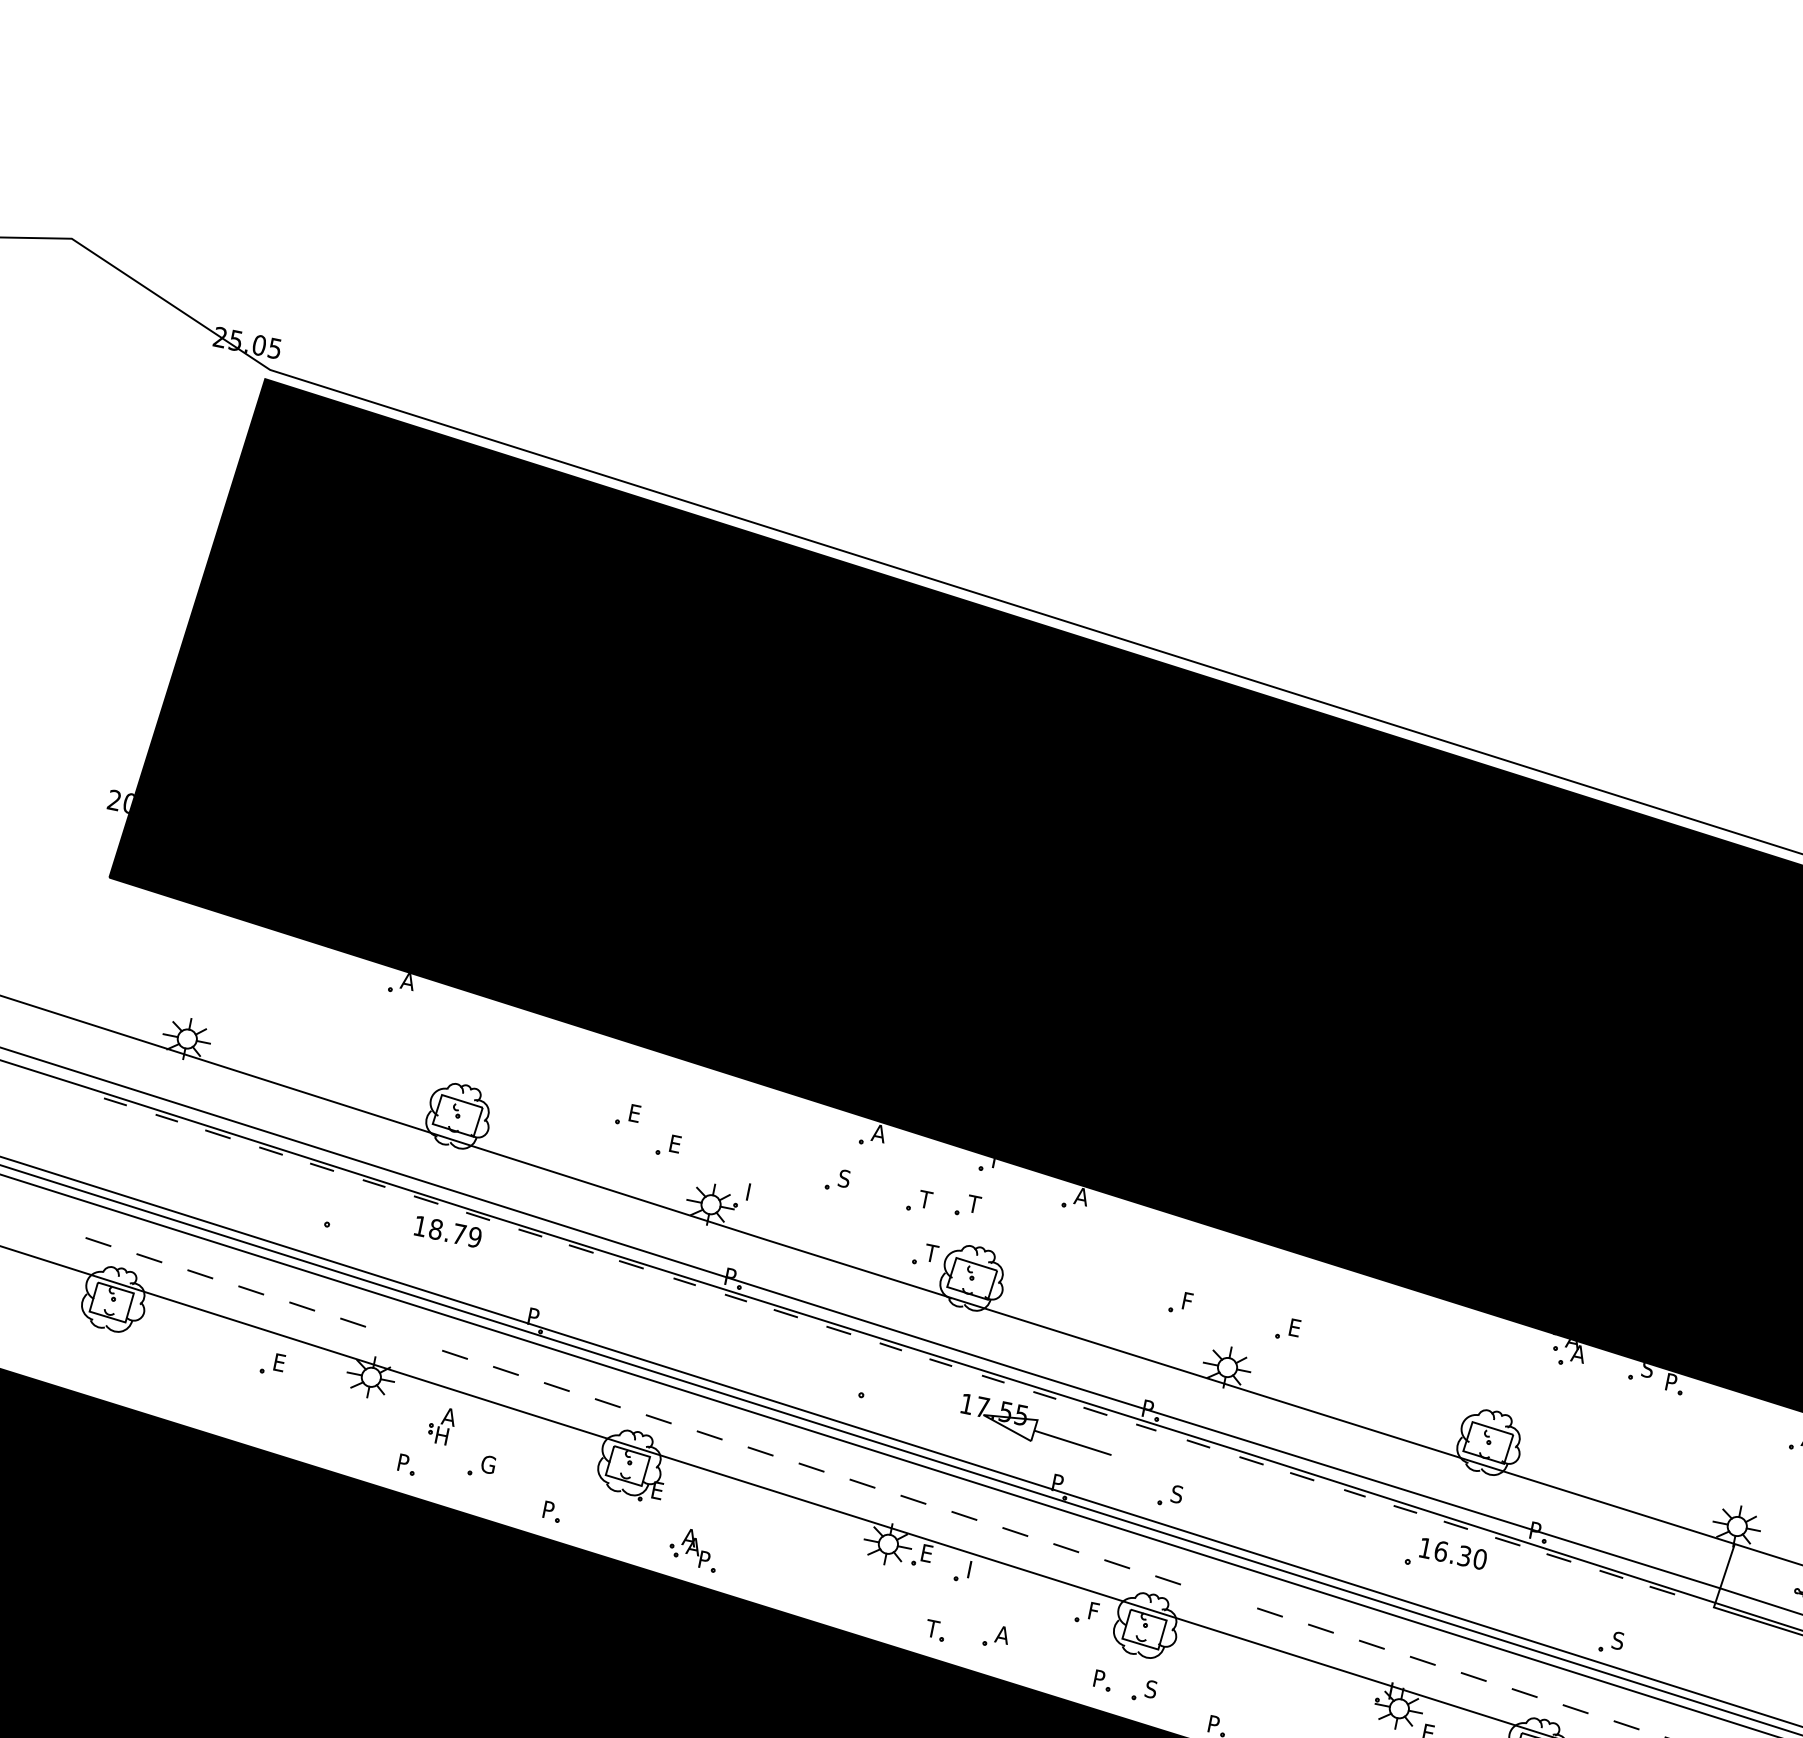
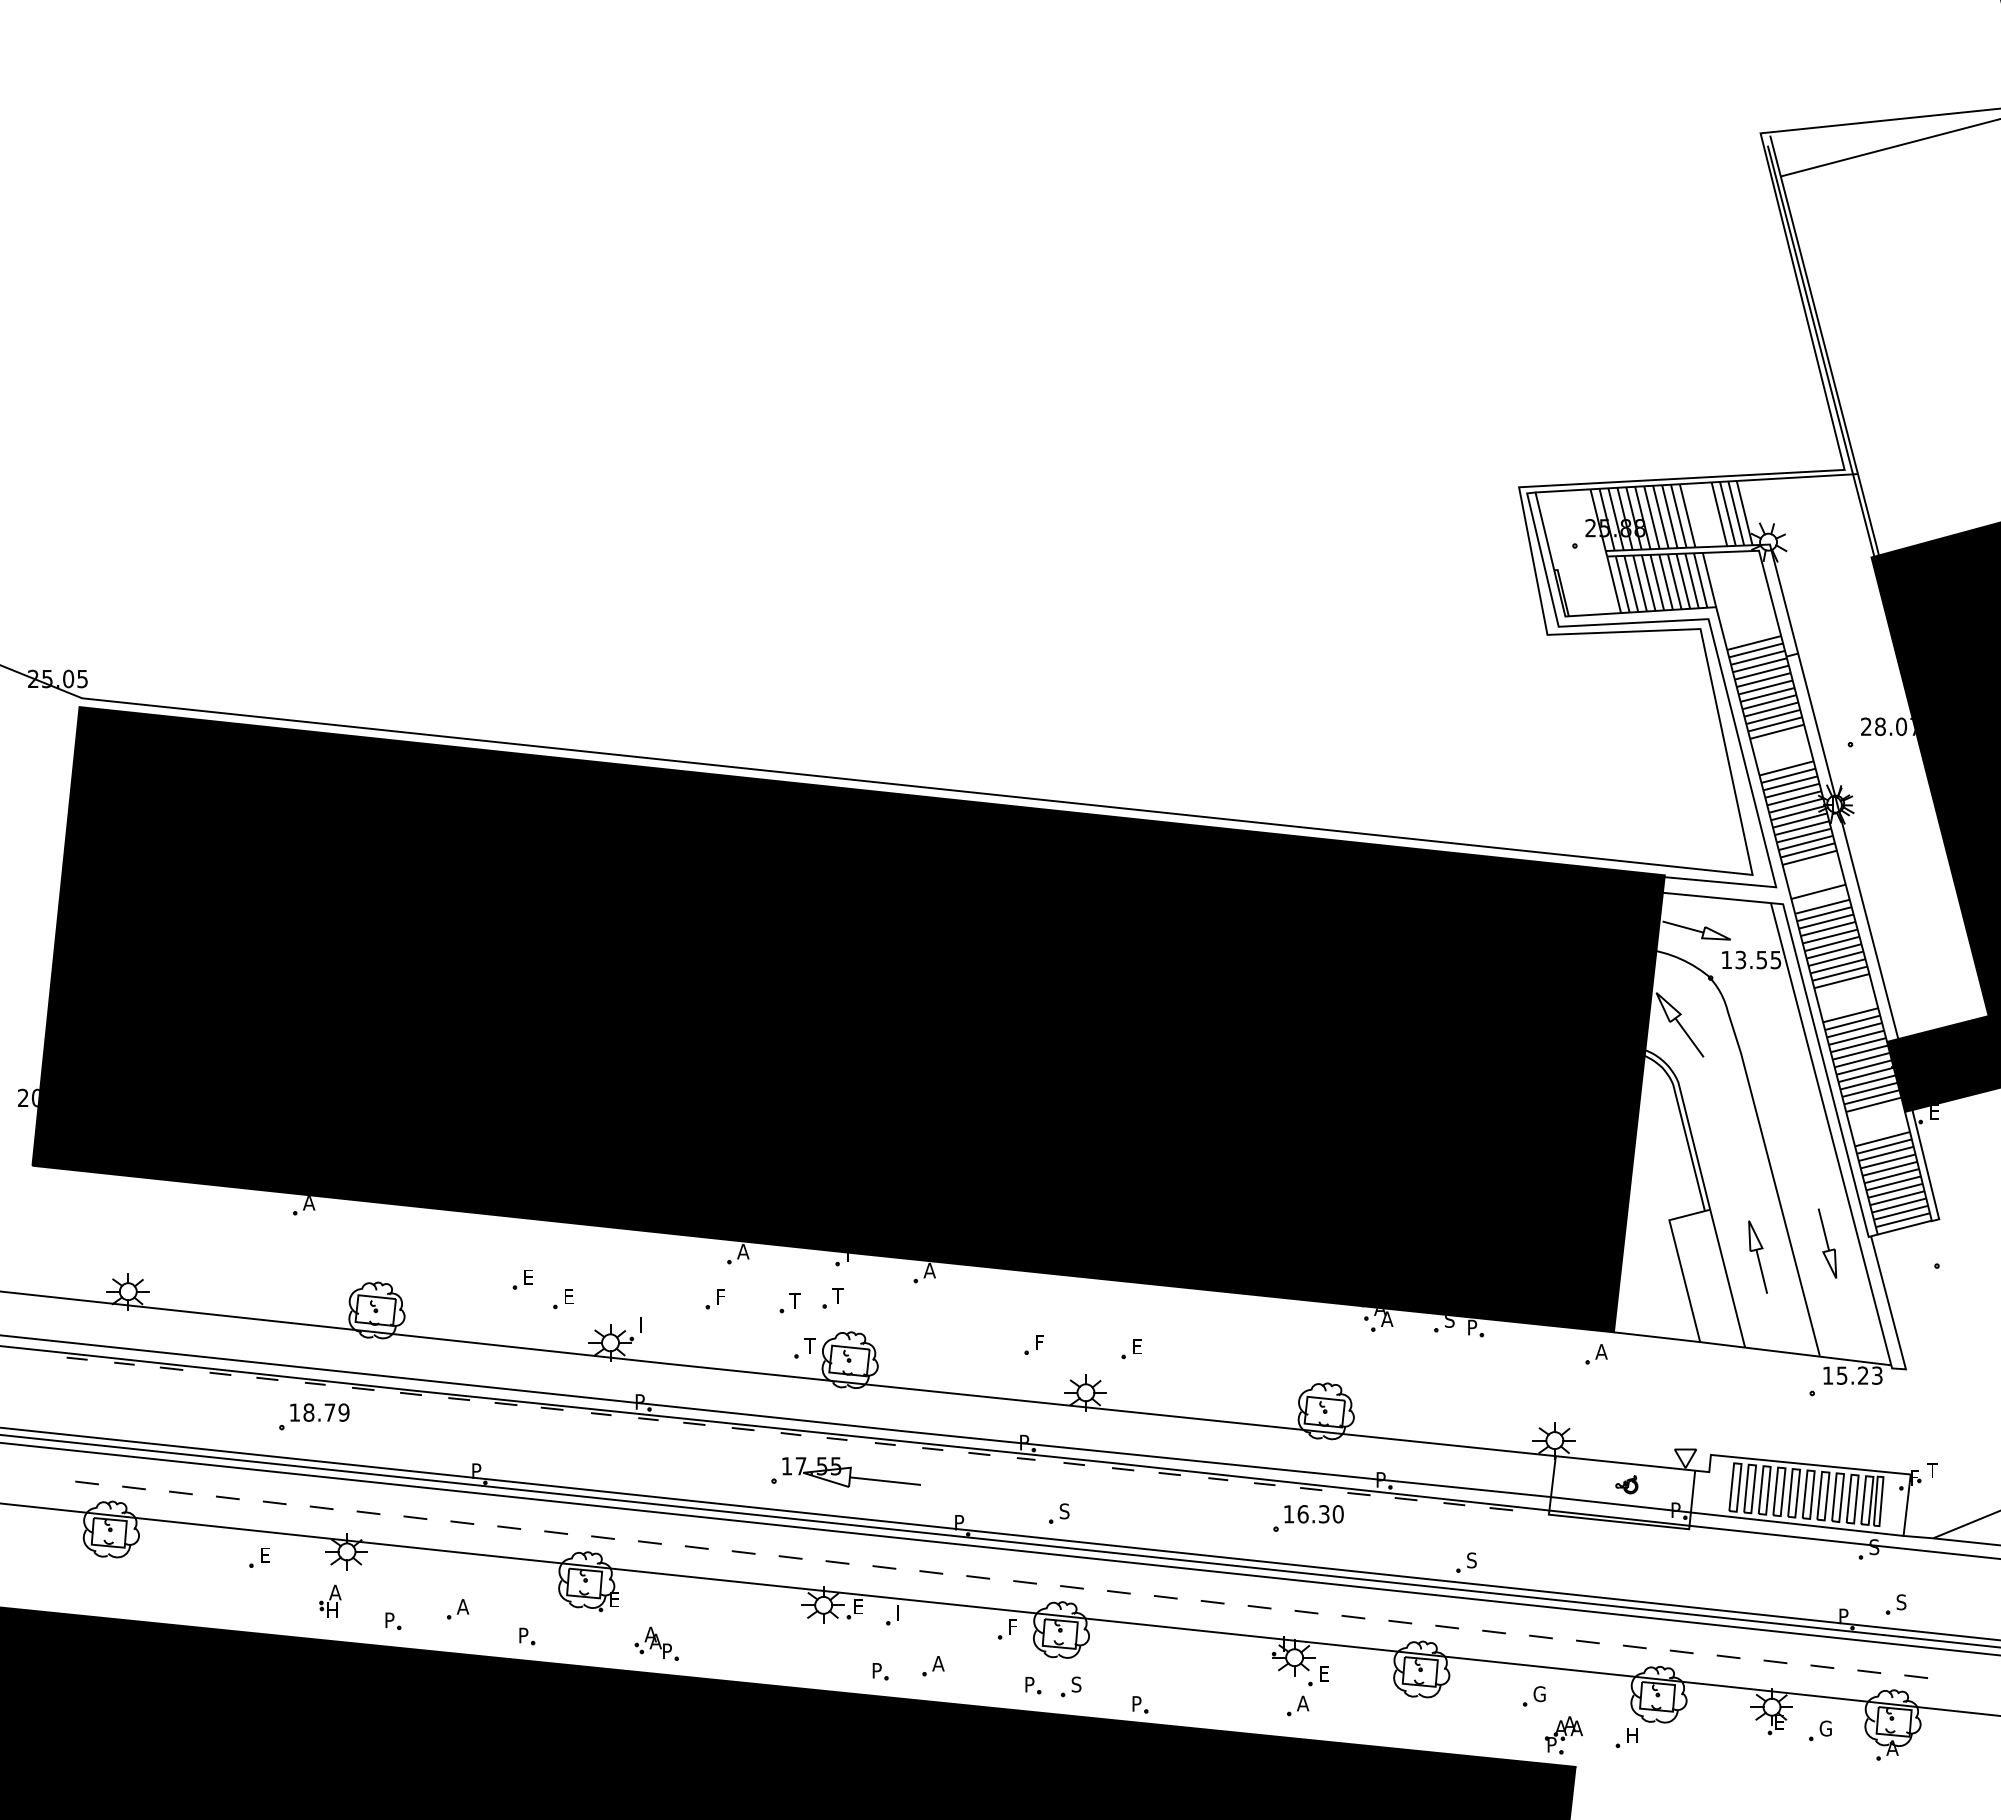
text: (844, 1178) -> (721, 1296), S -> F
text: (447, 1231) -> (319, 1412), moved
line: (404, 1338) -> (368, 1512), added
part: (442, 1424) -> (330, 1600), moved
part: (1037, 1425) -> (851, 1472), moved
text: (487, 1463) -> (462, 1606), G -> A
line: (1218, 1596) -> (1118, 1592), added
text: (932, 1628) -> (876, 1670), T -> P

